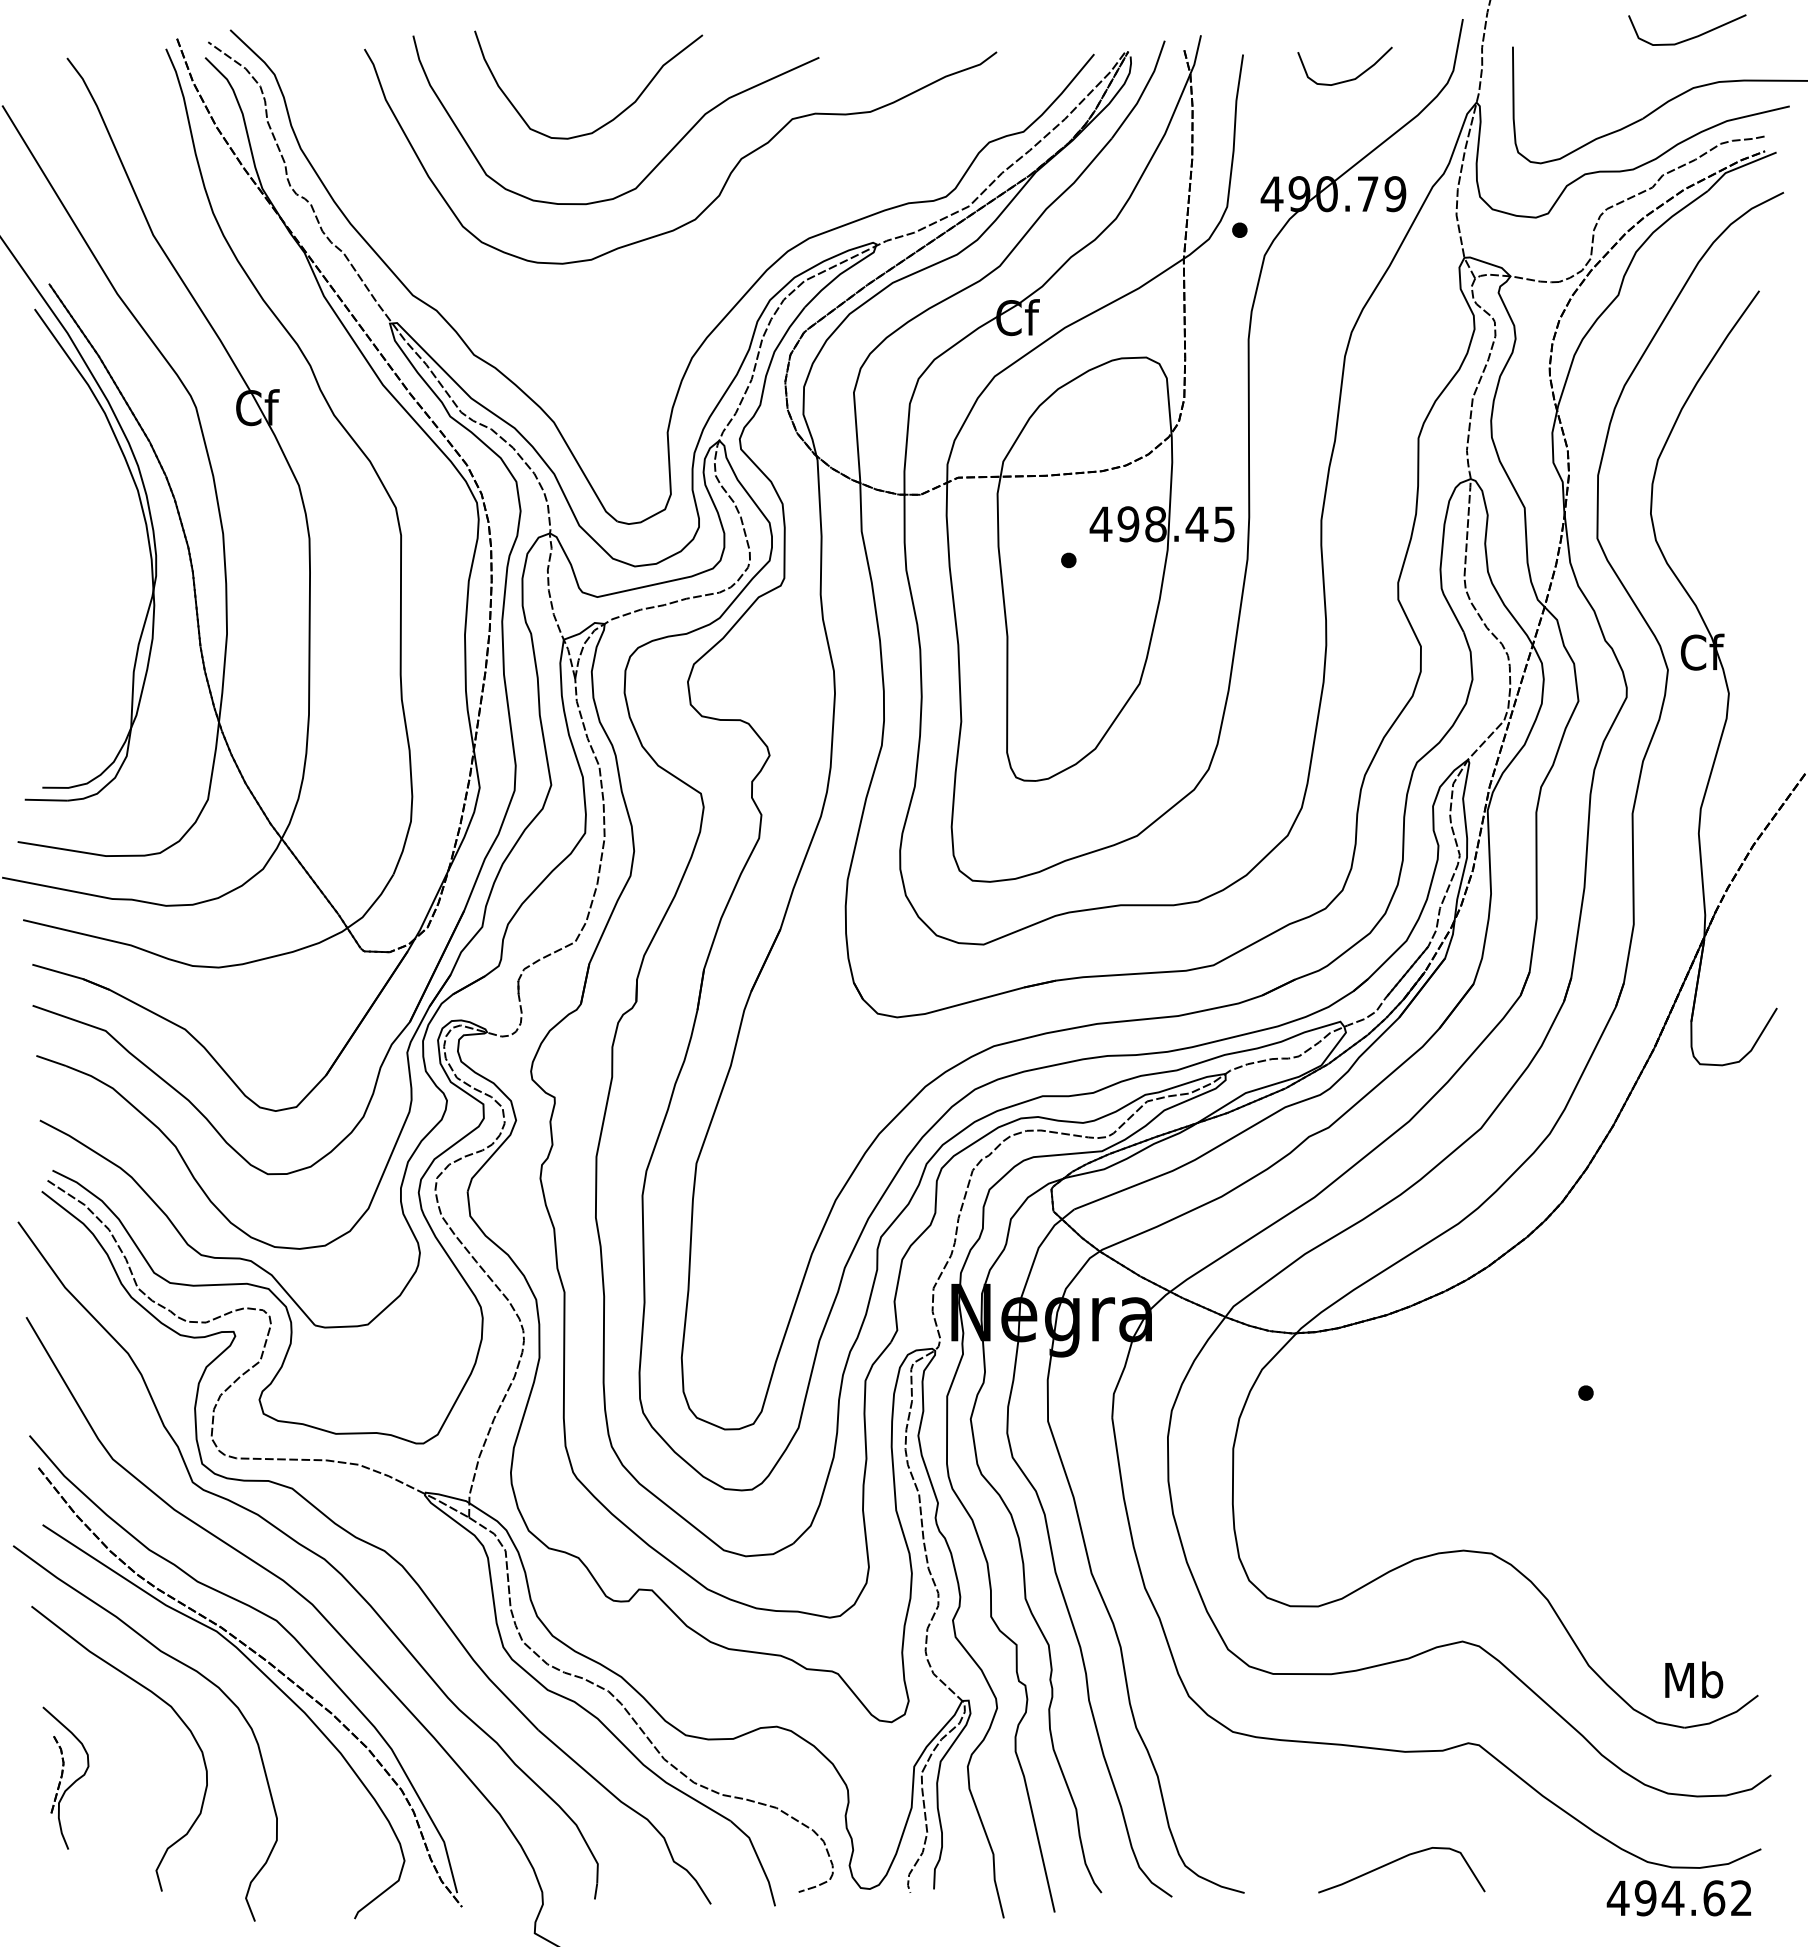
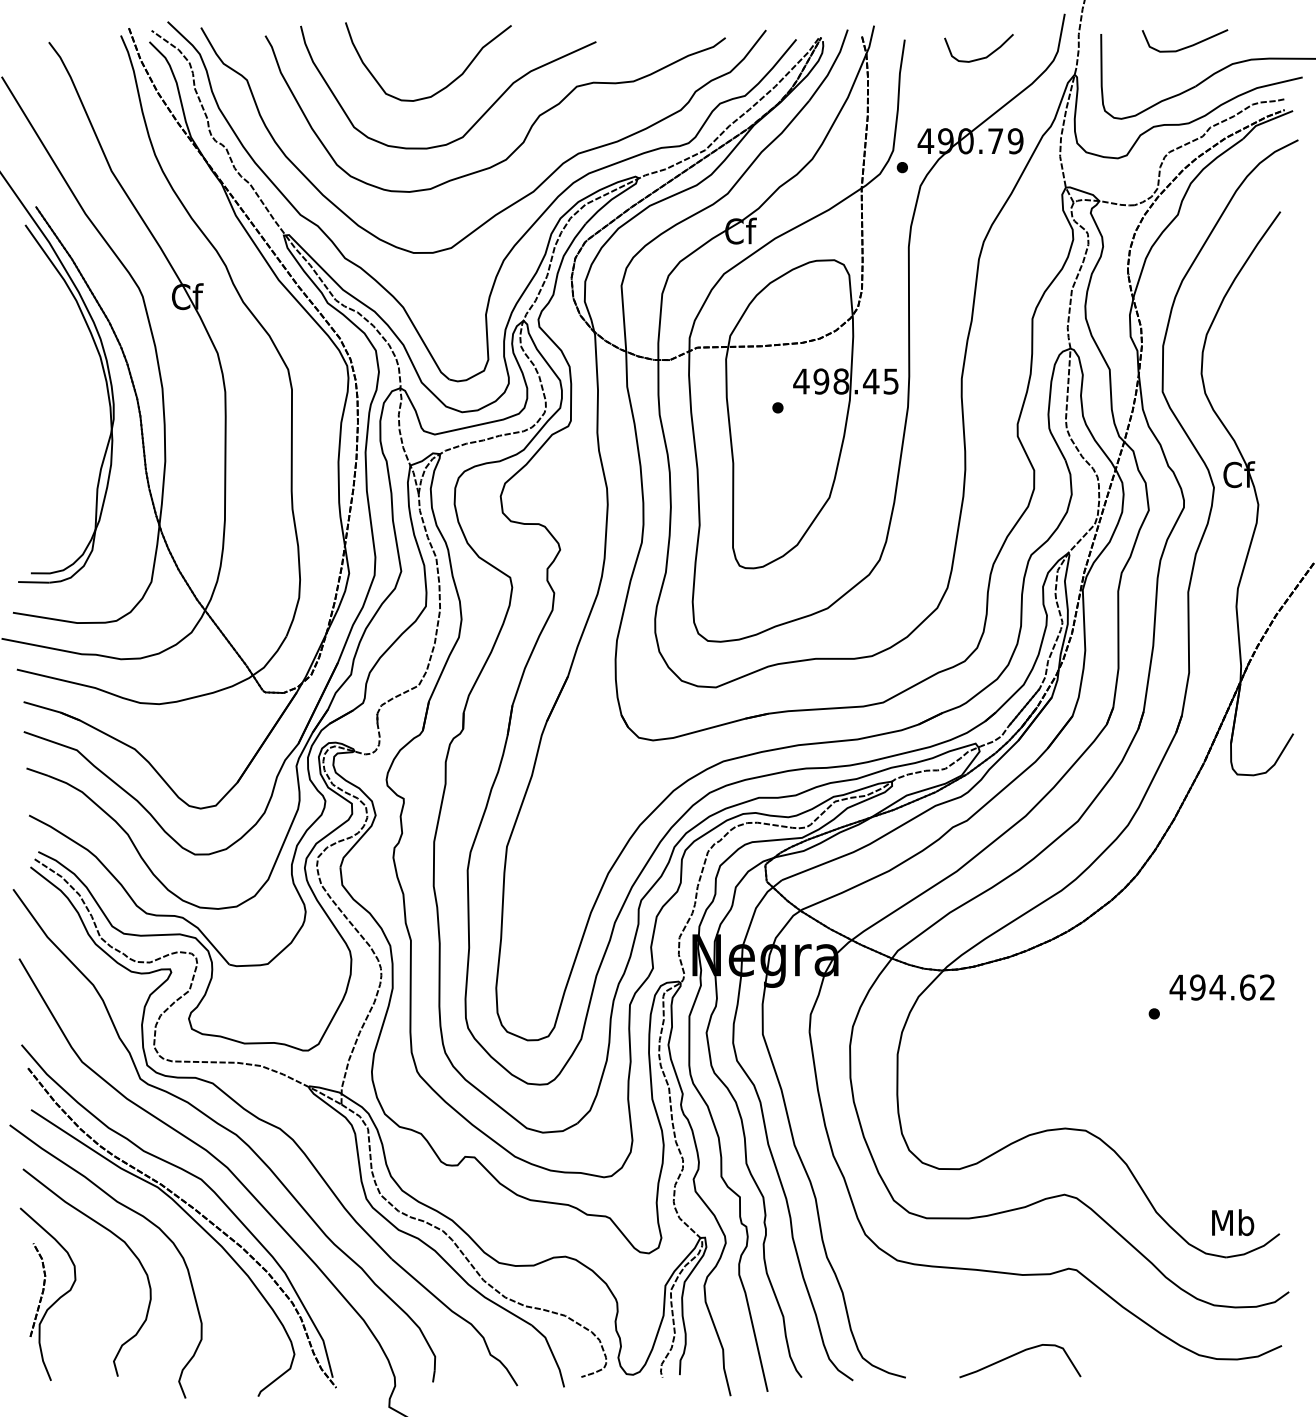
curve: (1689, 37) -> (1186, 46), moved
curve: (712, 274) -> (518, 199), added
part: (65, 1777) -> (47, 1293), size x1.67
text: (1678, 1898) -> (1221, 987), moved

